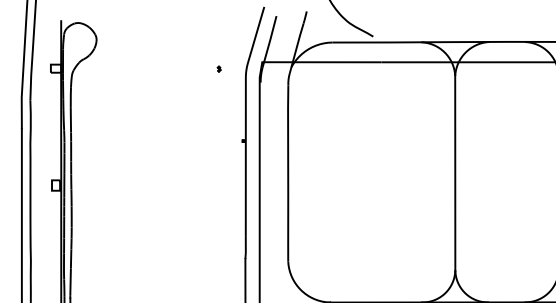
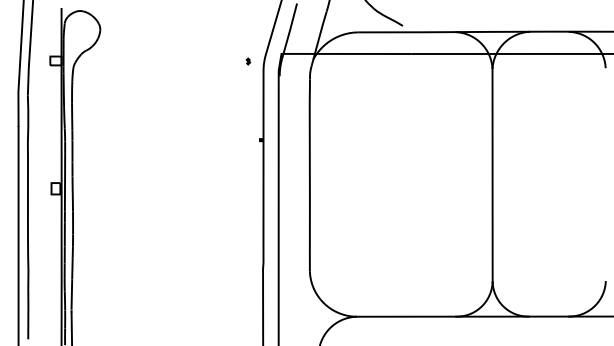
part: (219, 69) -> (248, 61), moved

